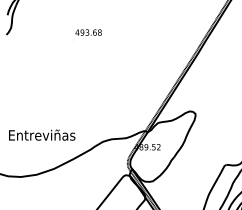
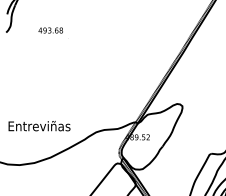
text: (88, 32) -> (50, 30), moved

